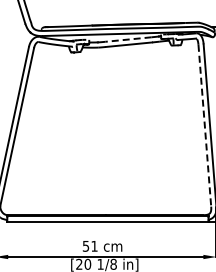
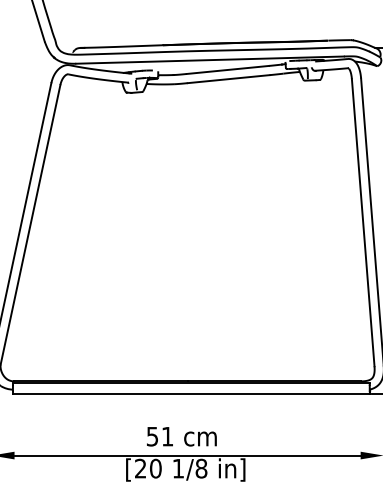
line: (127, 39) -> (226, 69), dashed -> solid
line: (204, 126) -> (362, 224), dashed -> solid

